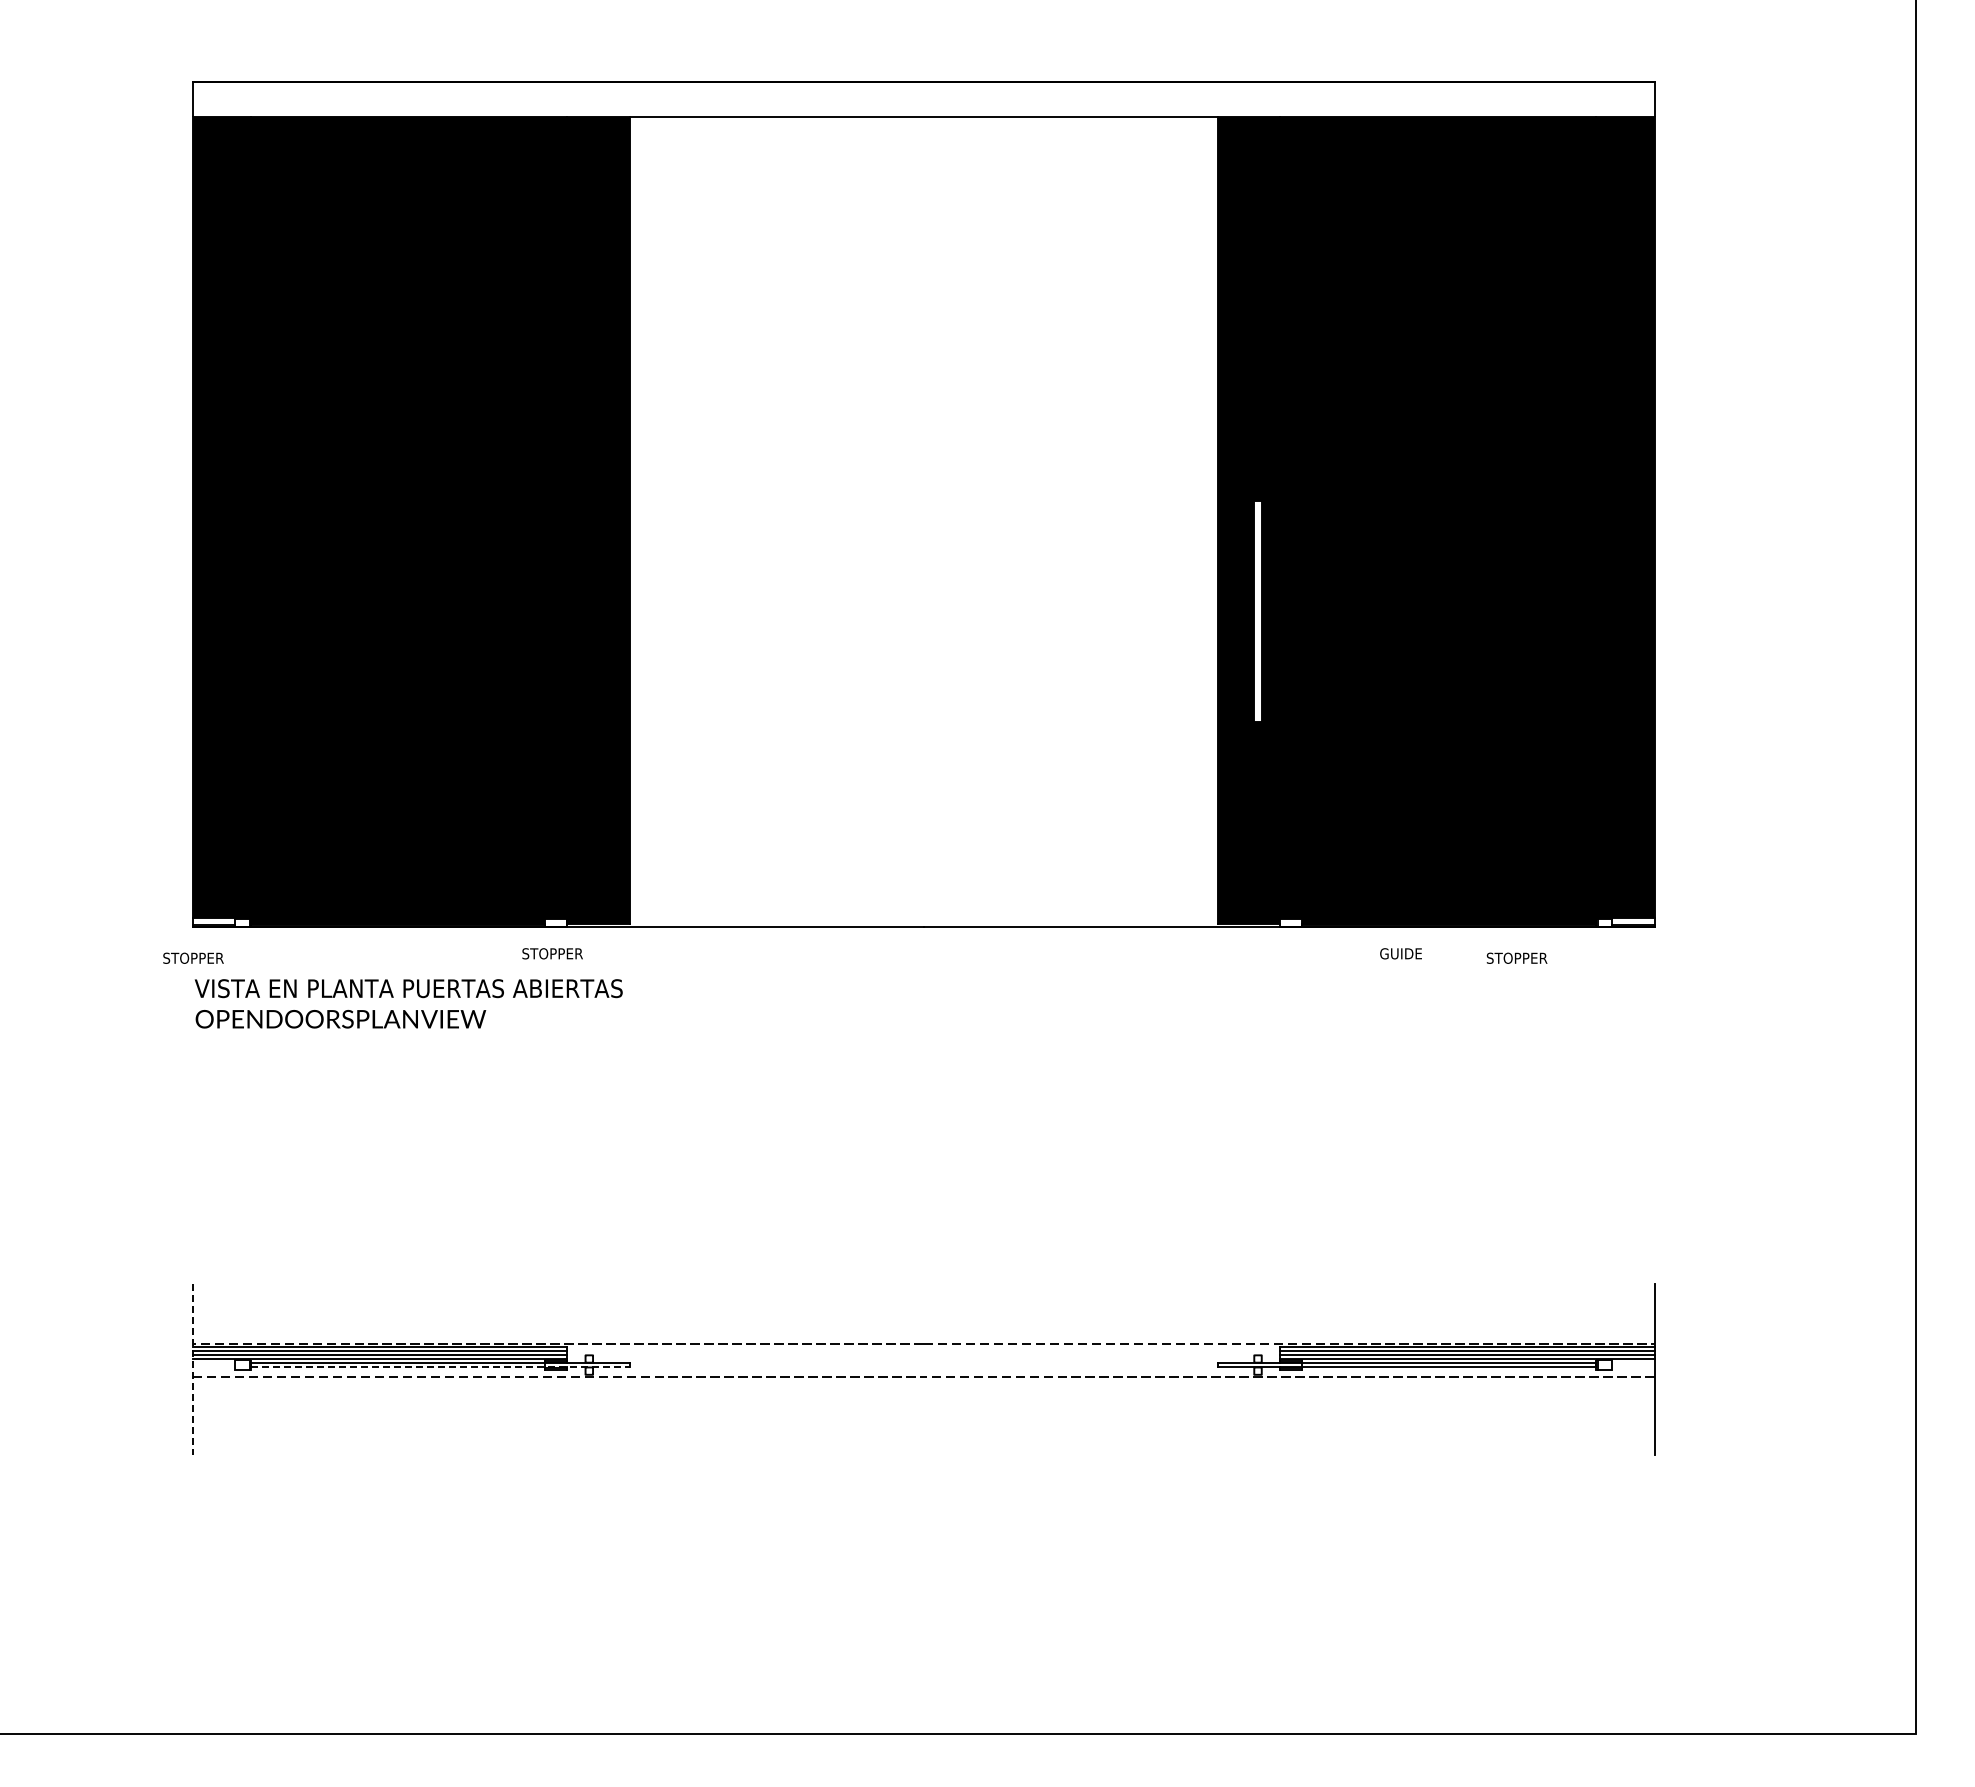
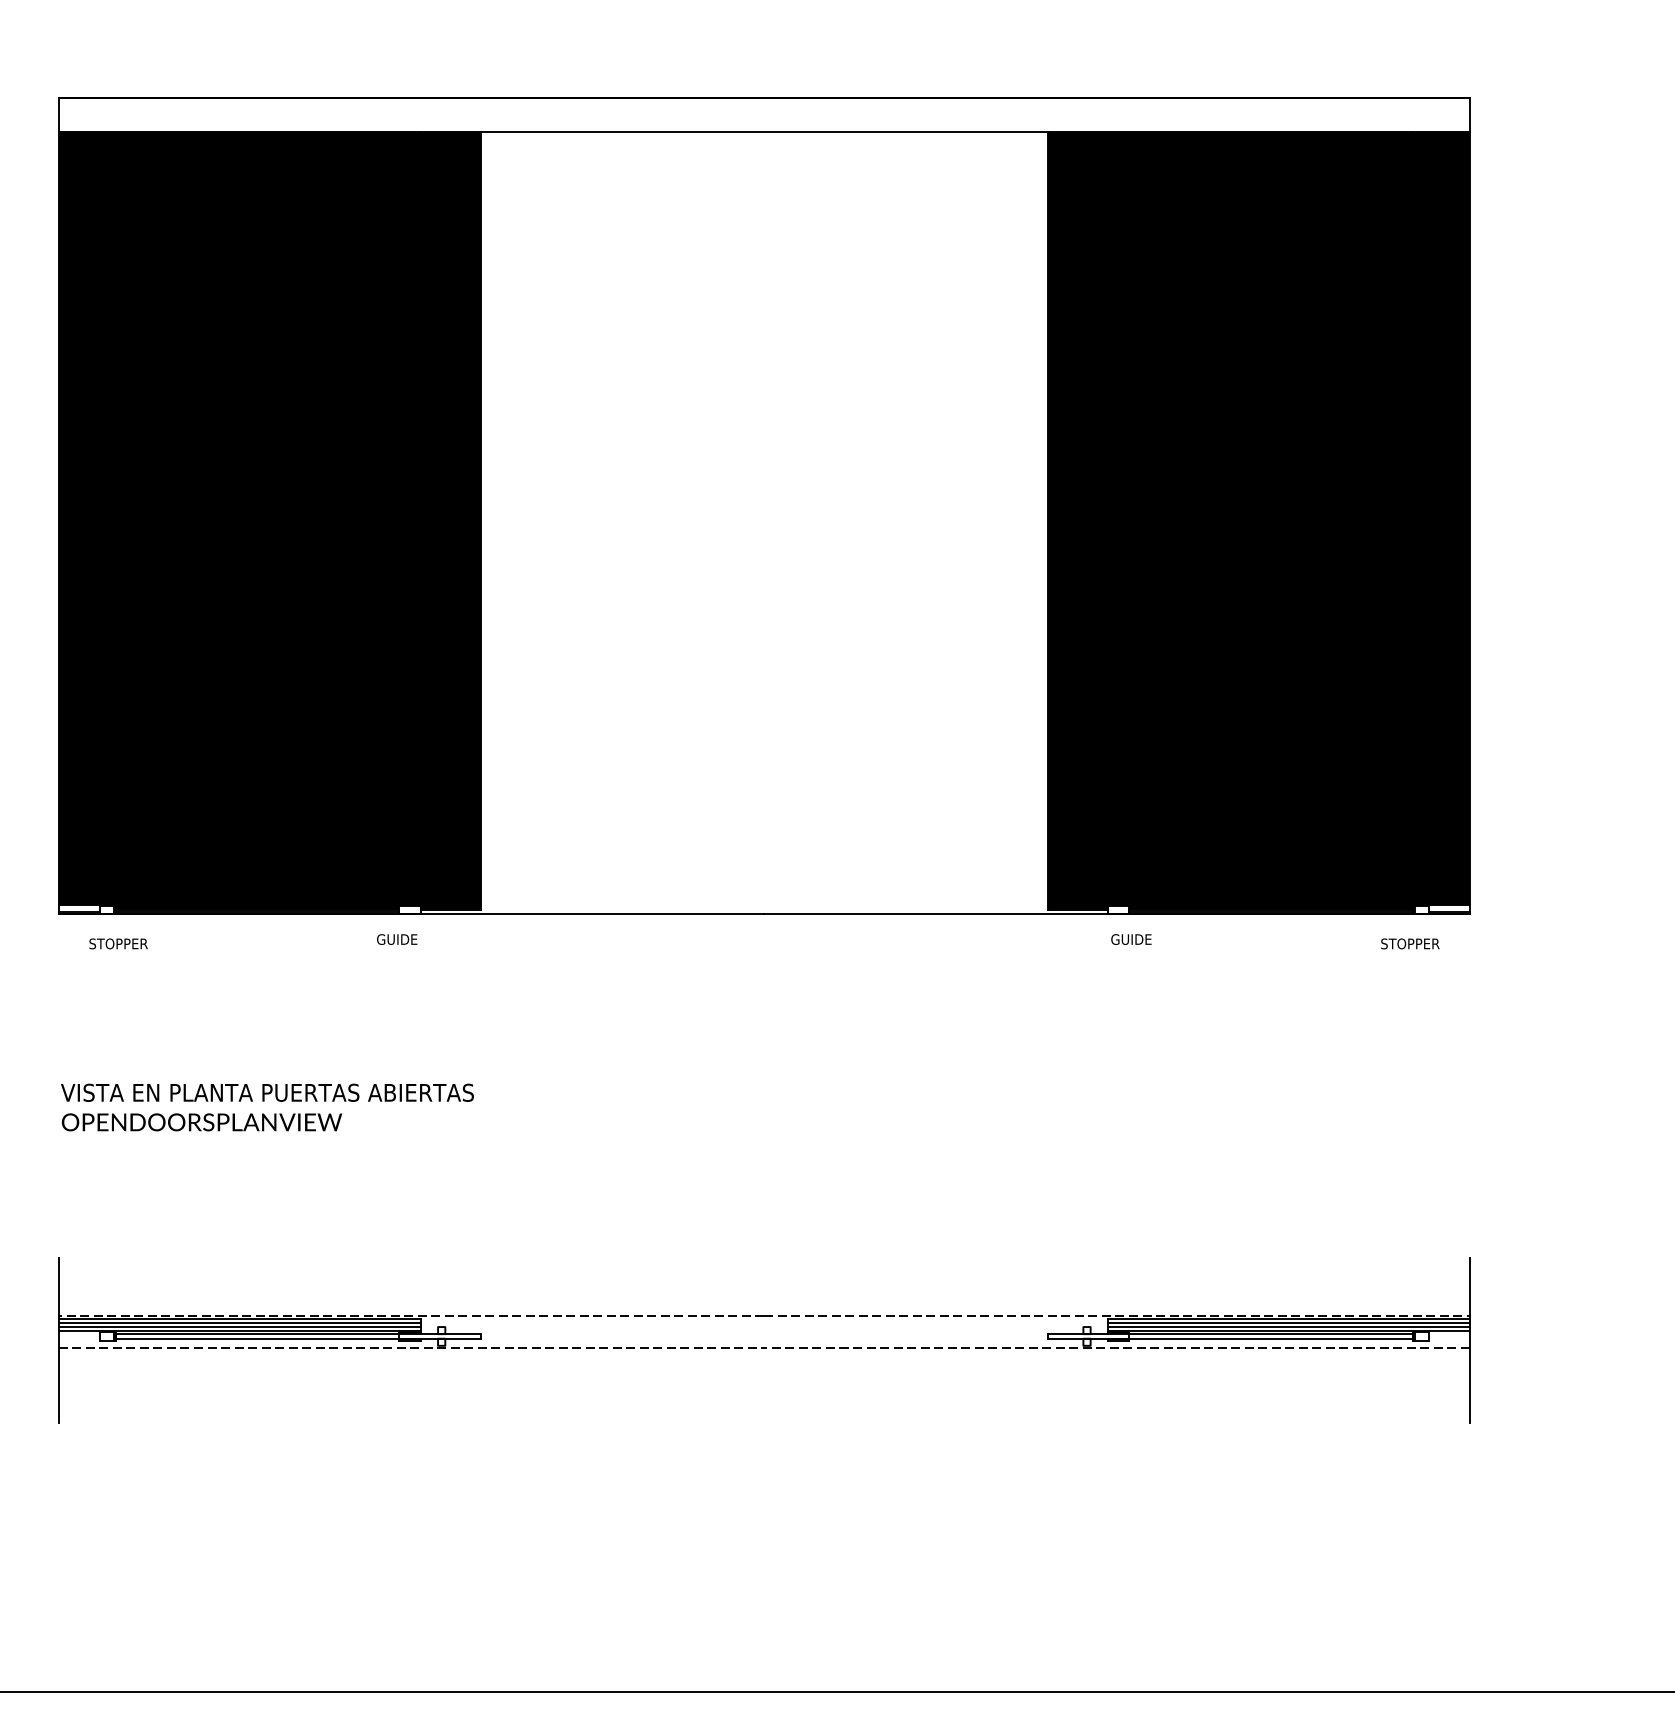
fill: (1257, 611) -> (1086, 609), added
text: (552, 953) -> (406, 939), STOPPER -> GUIDE
text: (1400, 953) -> (1130, 939), moved
text: (193, 957) -> (118, 943), moved
text: (1516, 957) -> (1409, 943), moved
text: (408, 1003) -> (267, 1107), moved
line: (441, 1367) -> (299, 1338), dashed -> solid
line: (192, 1369) -> (58, 1340), dashed -> solid

